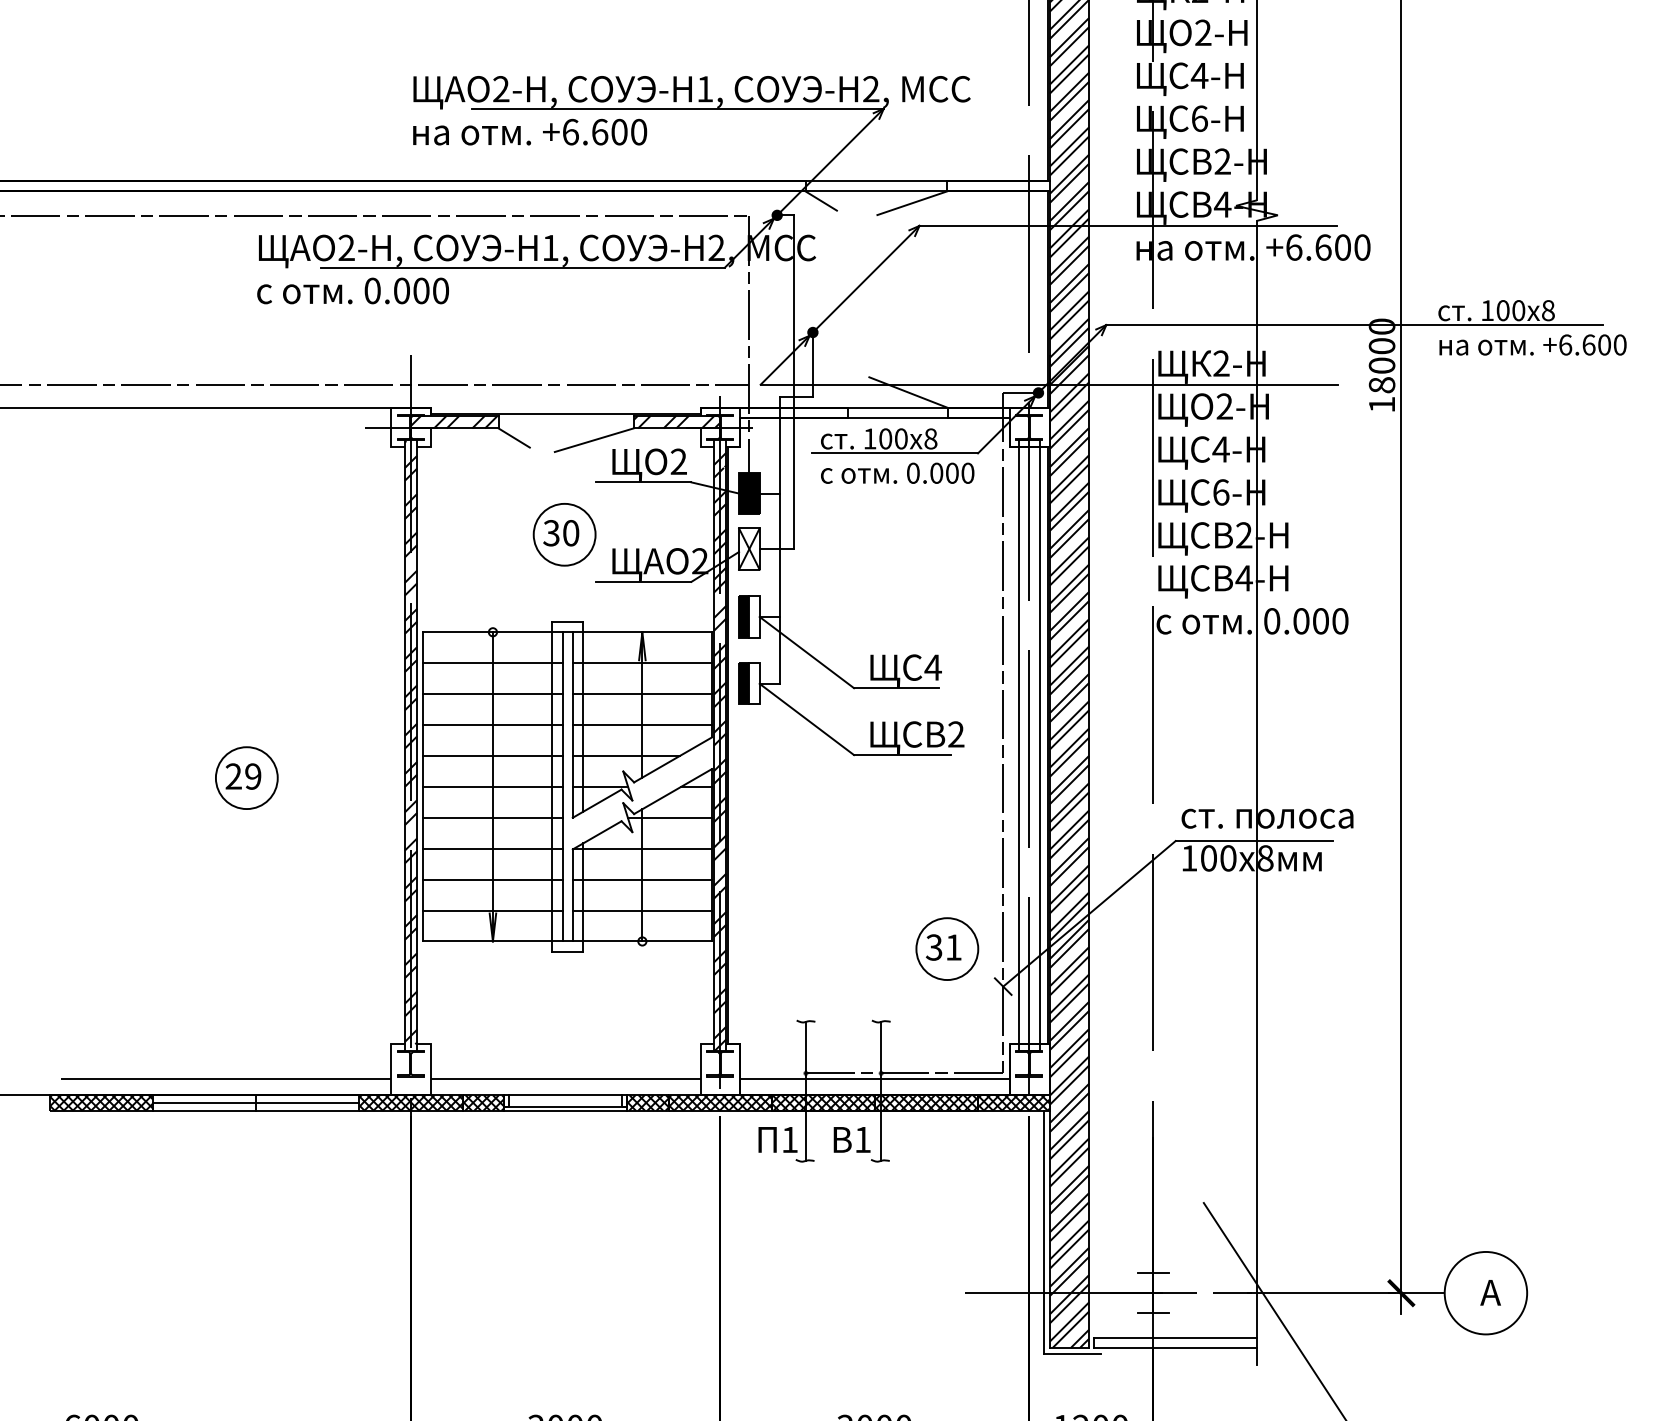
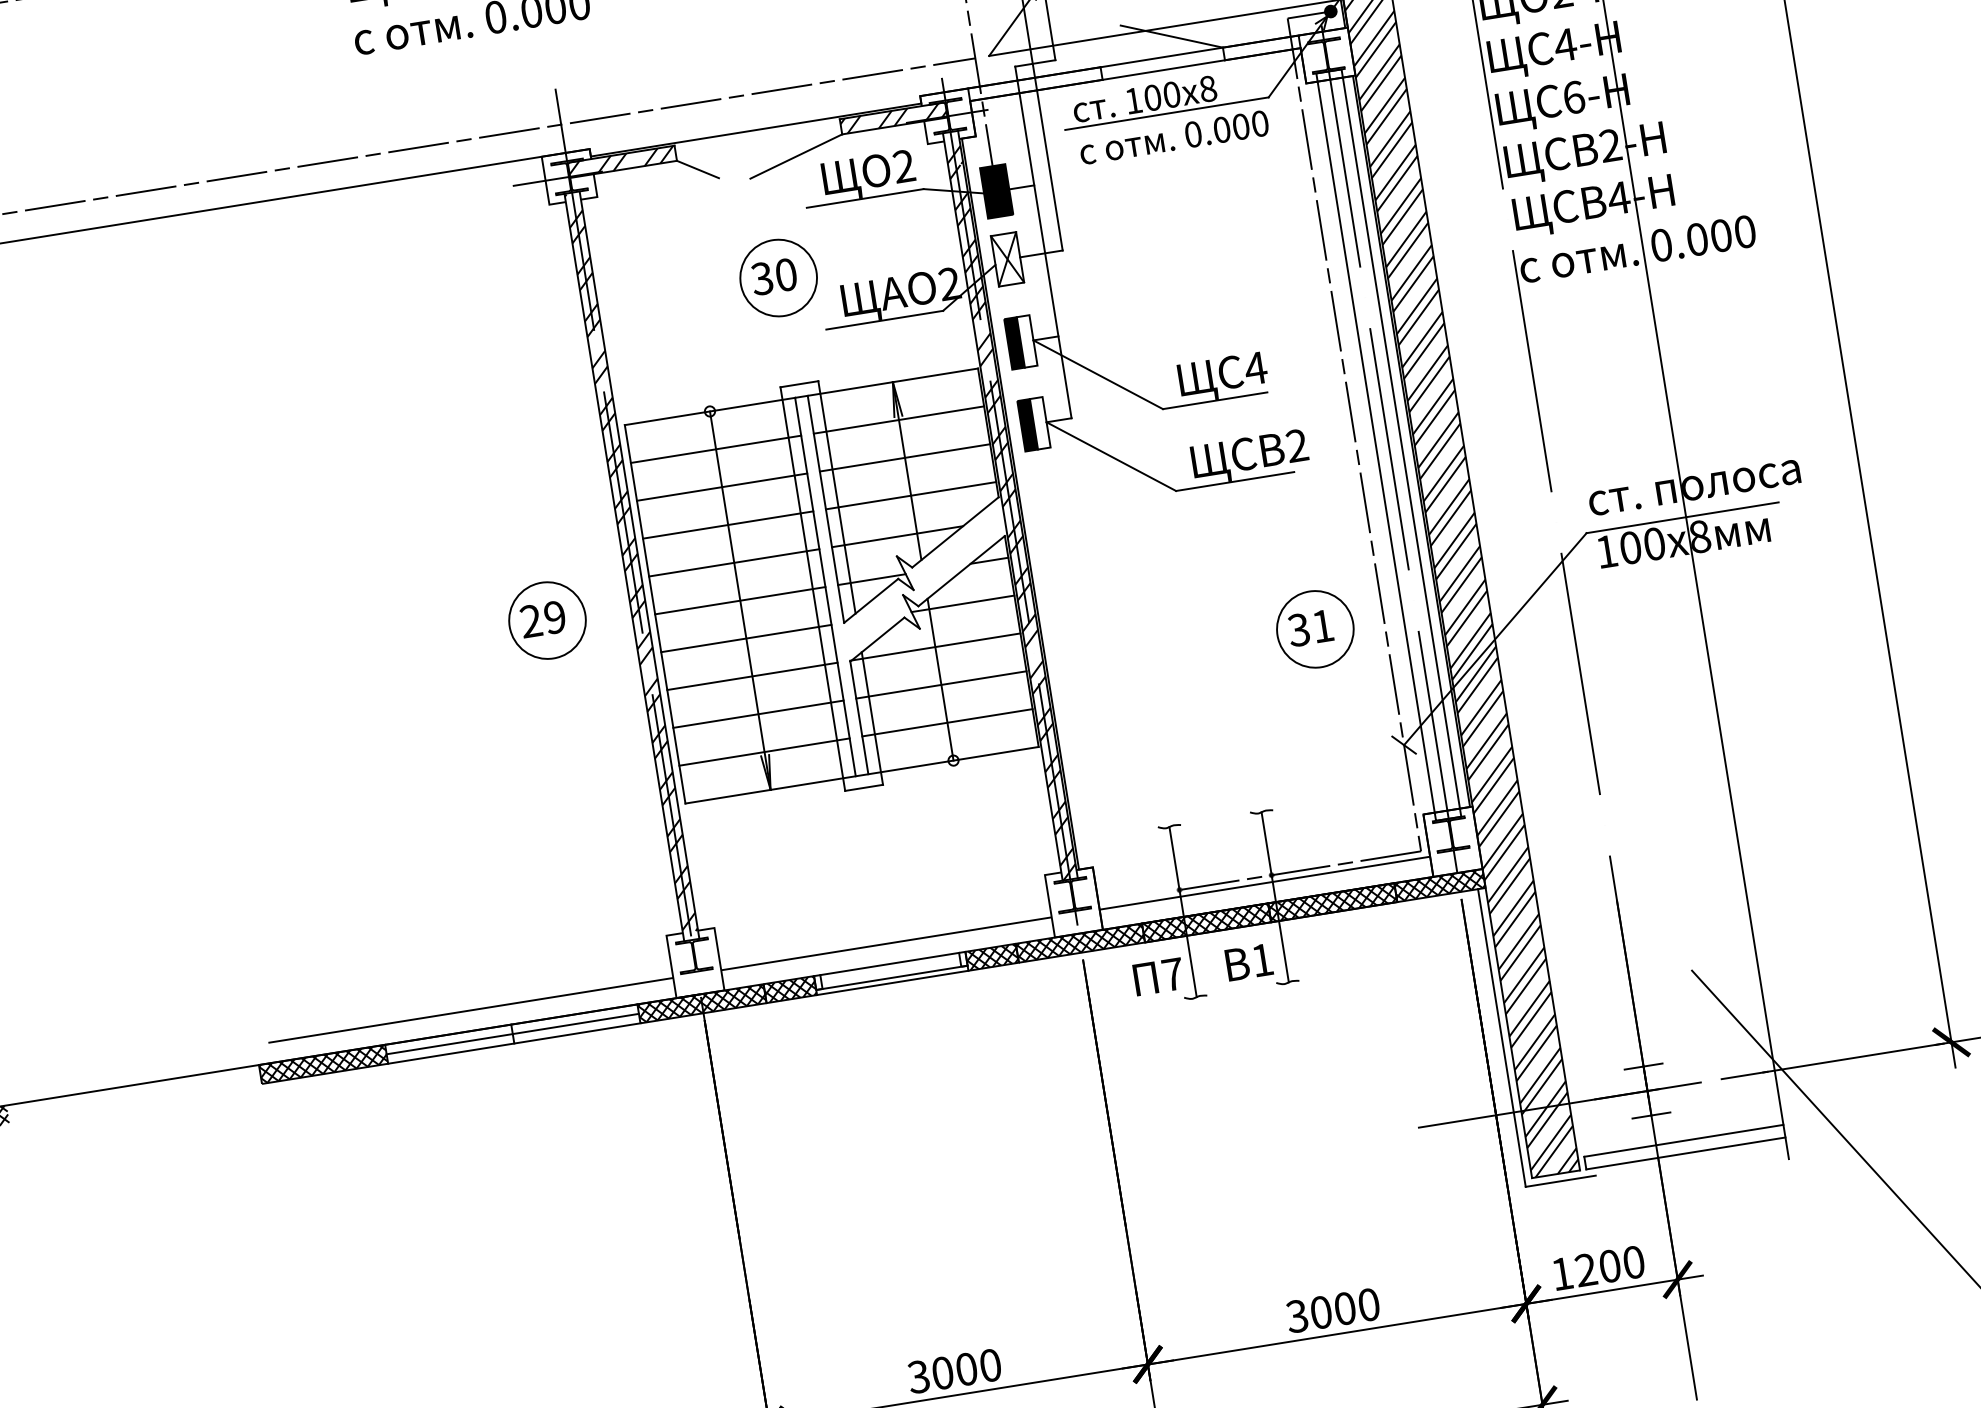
part: (246, 777) -> (546, 619), moved
part: (947, 948) -> (1315, 628), moved
text: (790, 1139) -> (1173, 973), 1 -> 7

